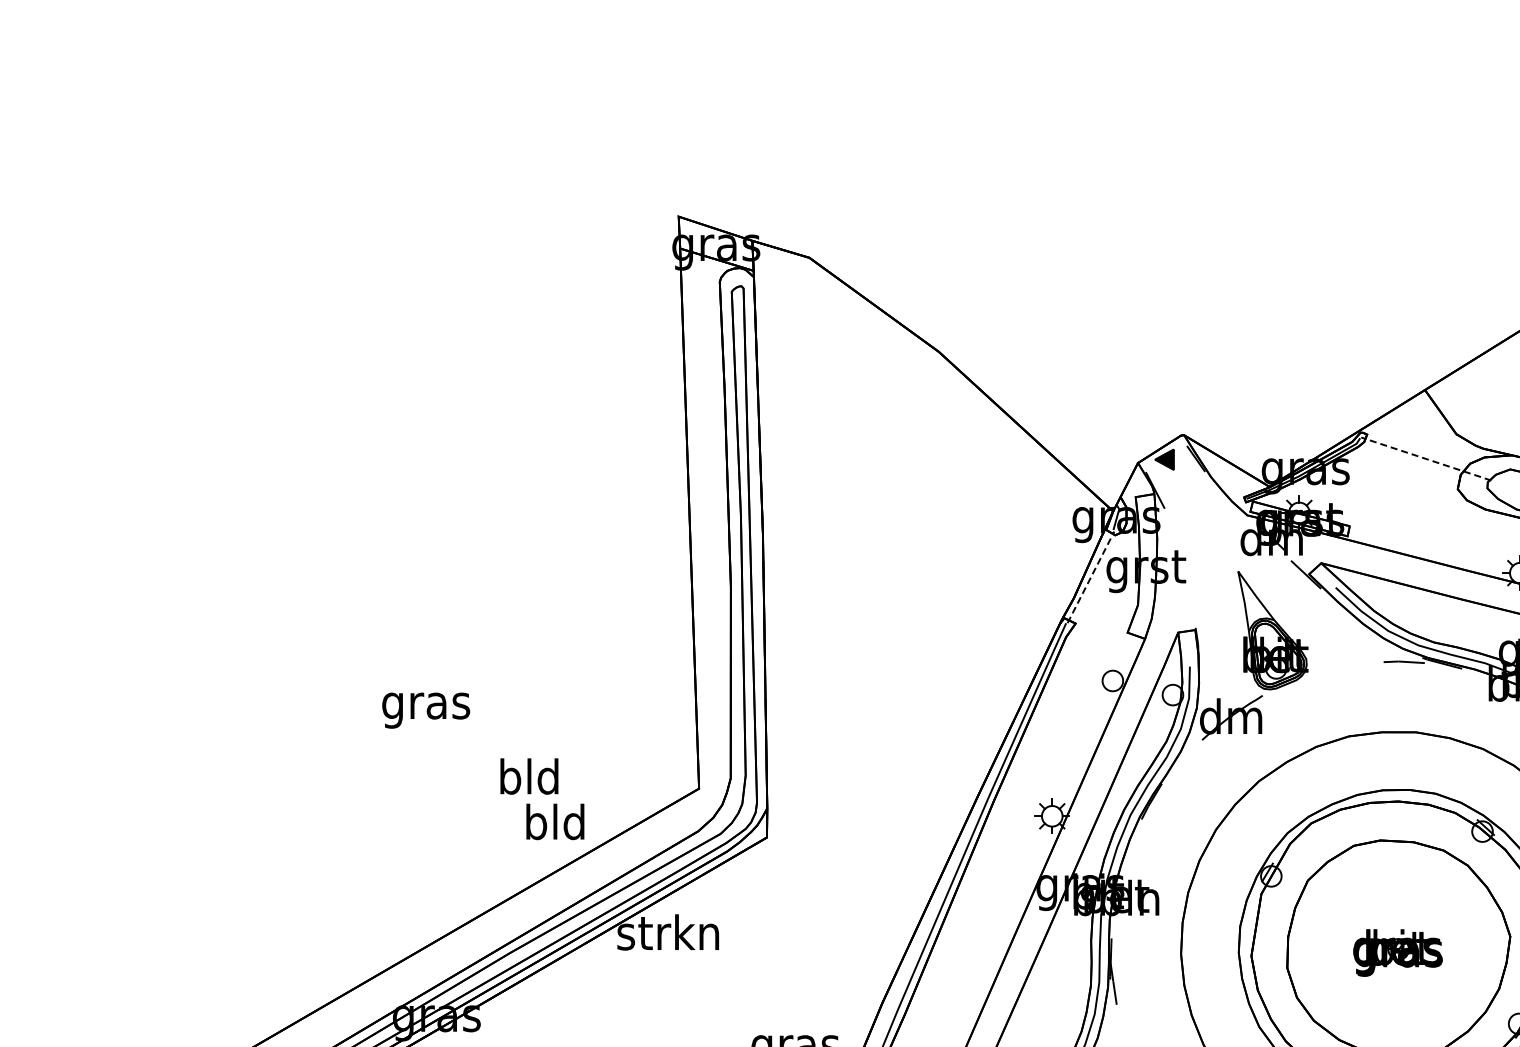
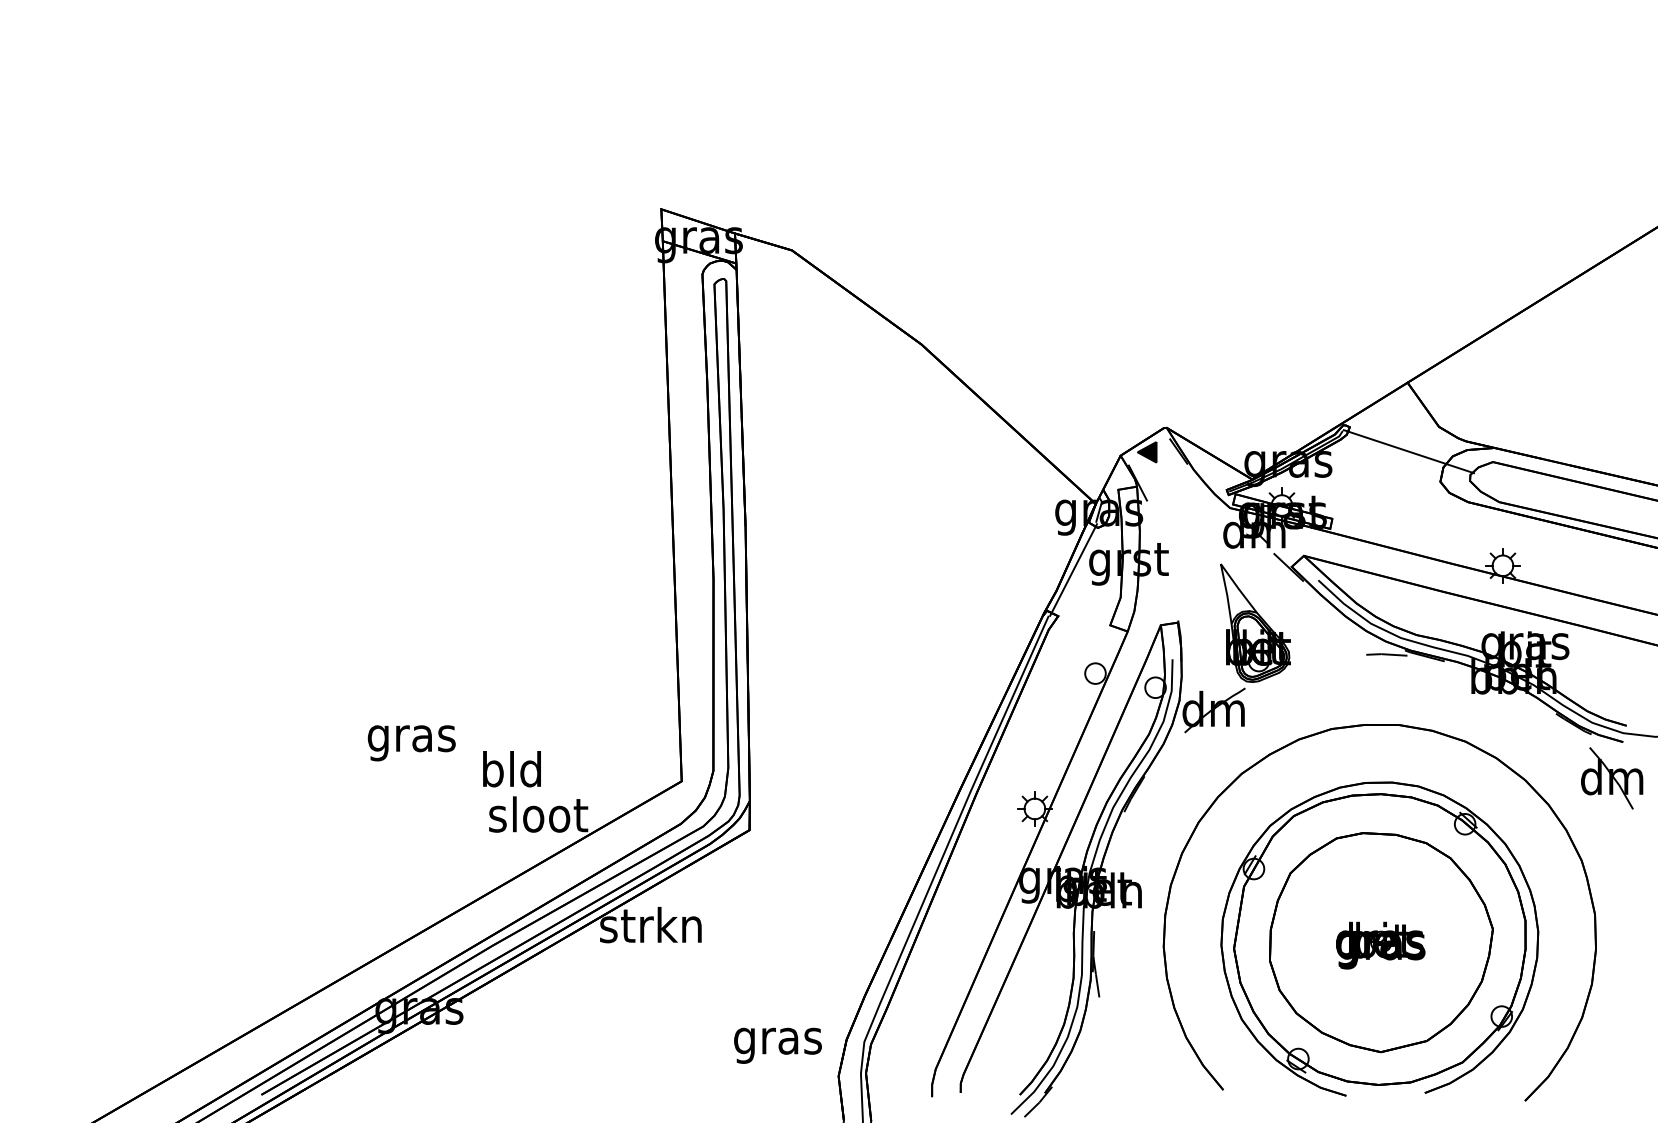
line: (1425, 458) -> (1408, 451), dashed -> solid
line: (1090, 576) -> (1073, 569), dashed -> solid
text: (425, 710) -> (411, 743), moved
text: (555, 821) -> (538, 814), bld -> sloot

